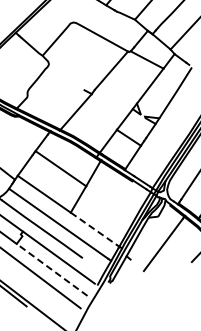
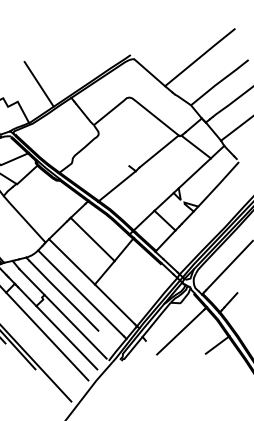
line: (94, 228) -> (115, 304), dashed -> solid
line: (51, 269) -> (66, 337), dashed -> solid

